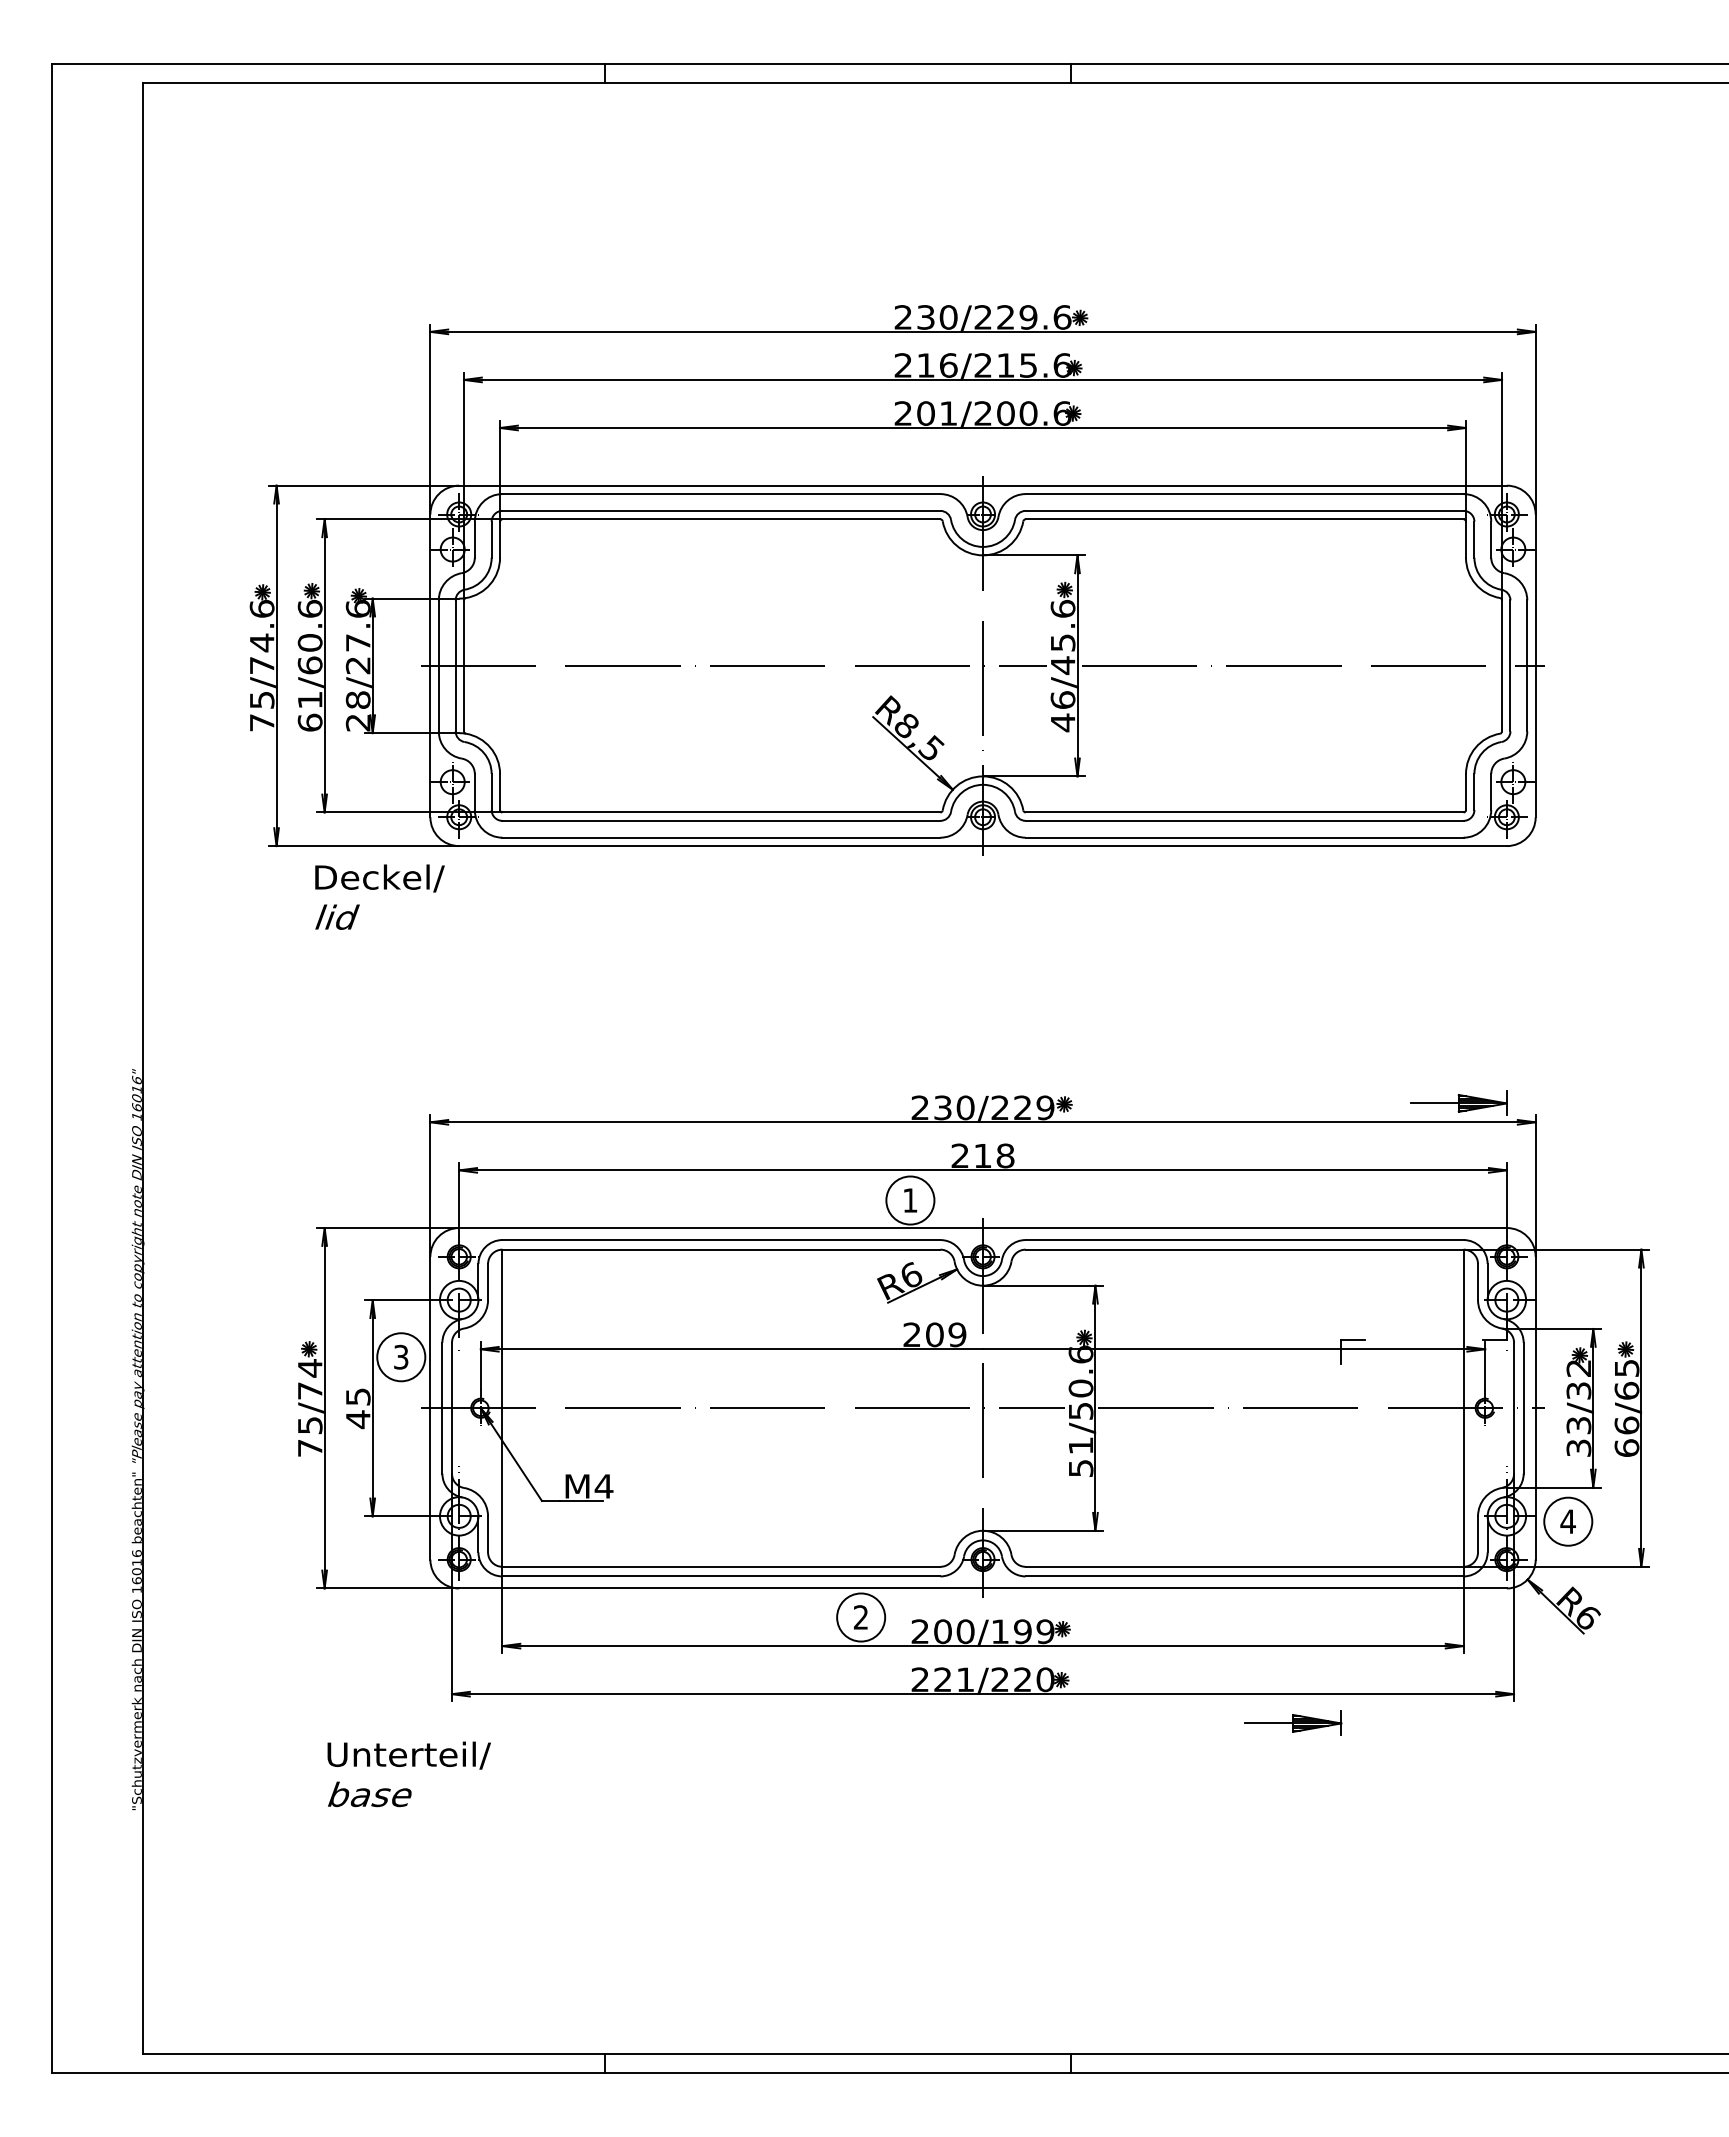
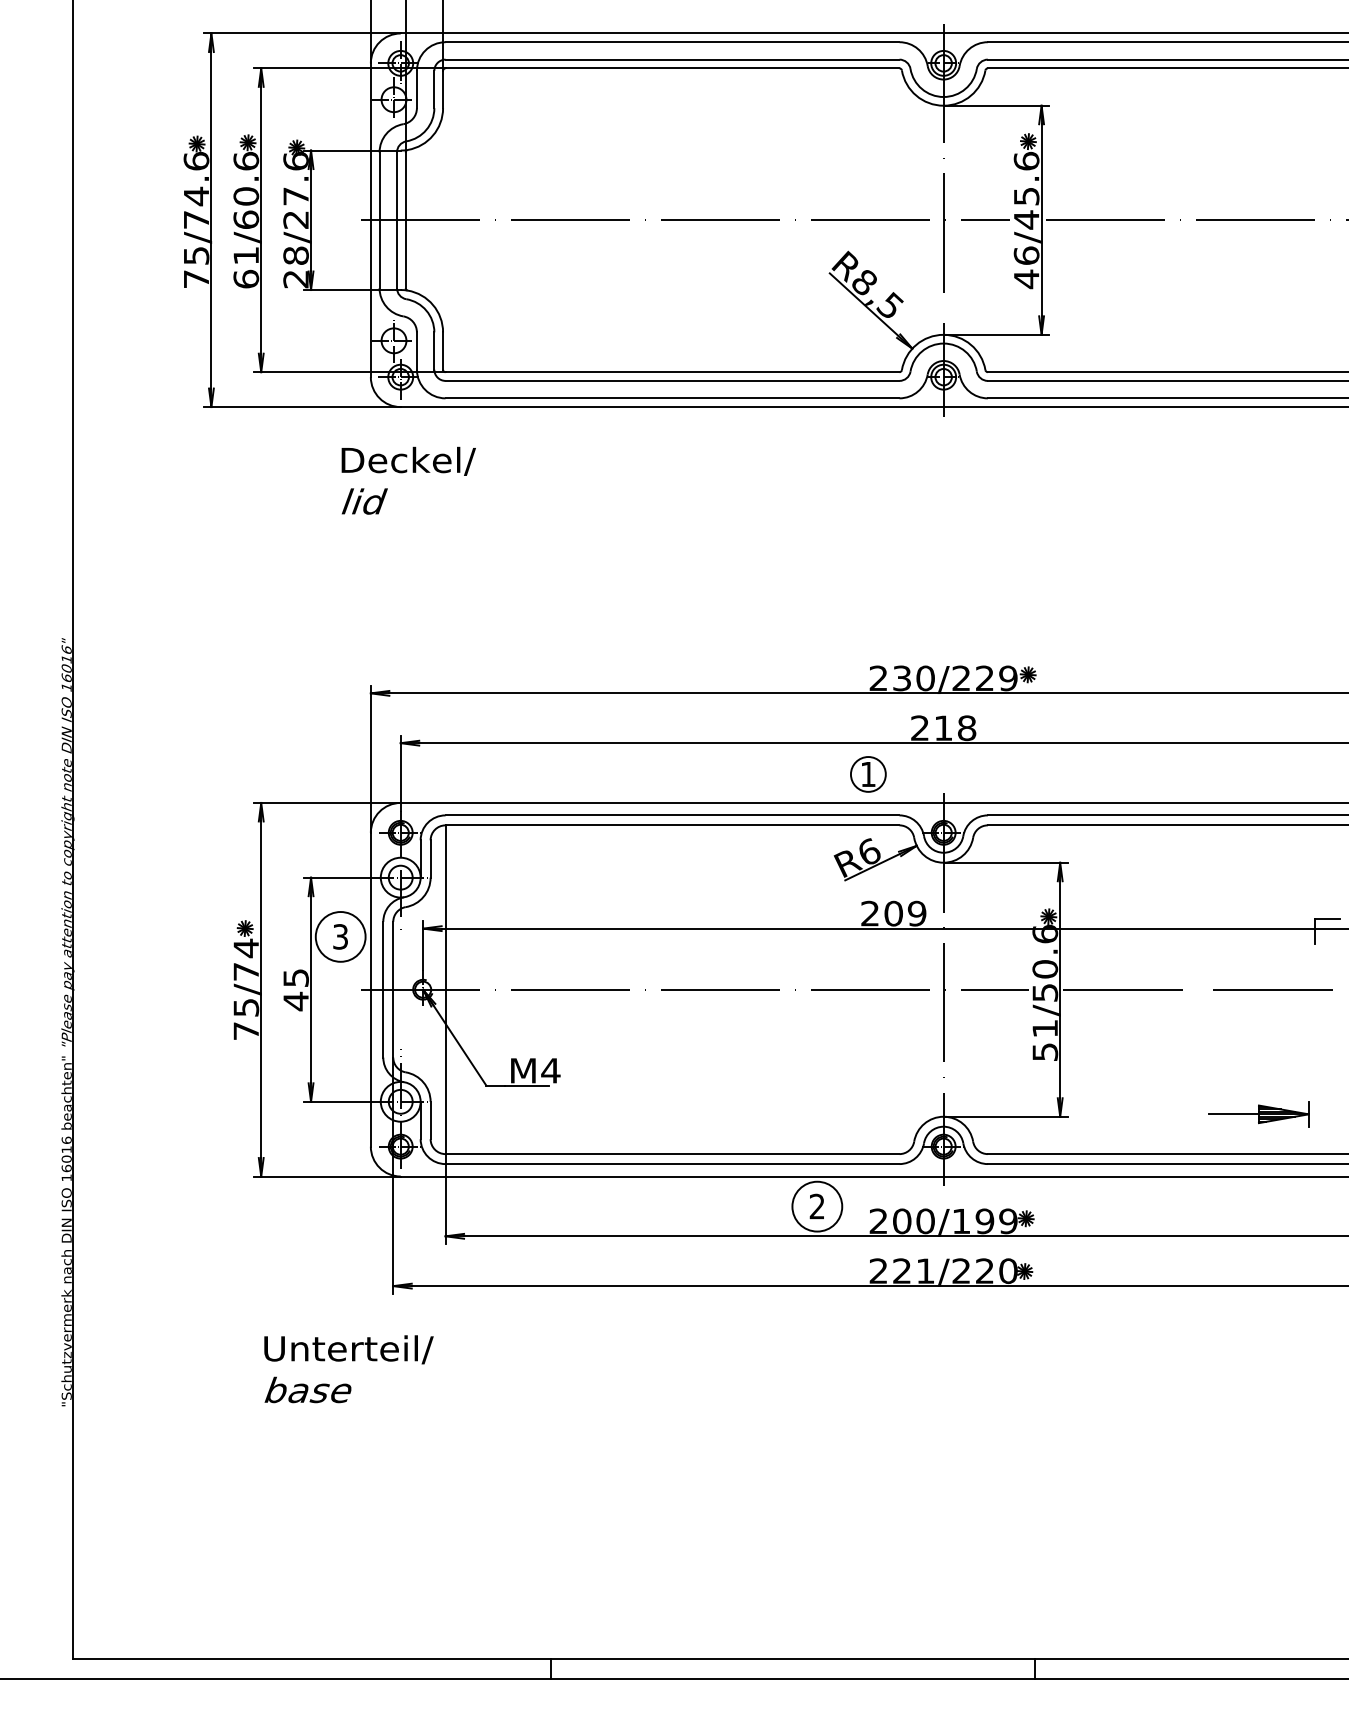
text: (379, 896) -> (408, 480), moved
circle: (910, 1200) -> (868, 774), size x0.7
part: (1293, 1722) -> (1259, 1113), moved

